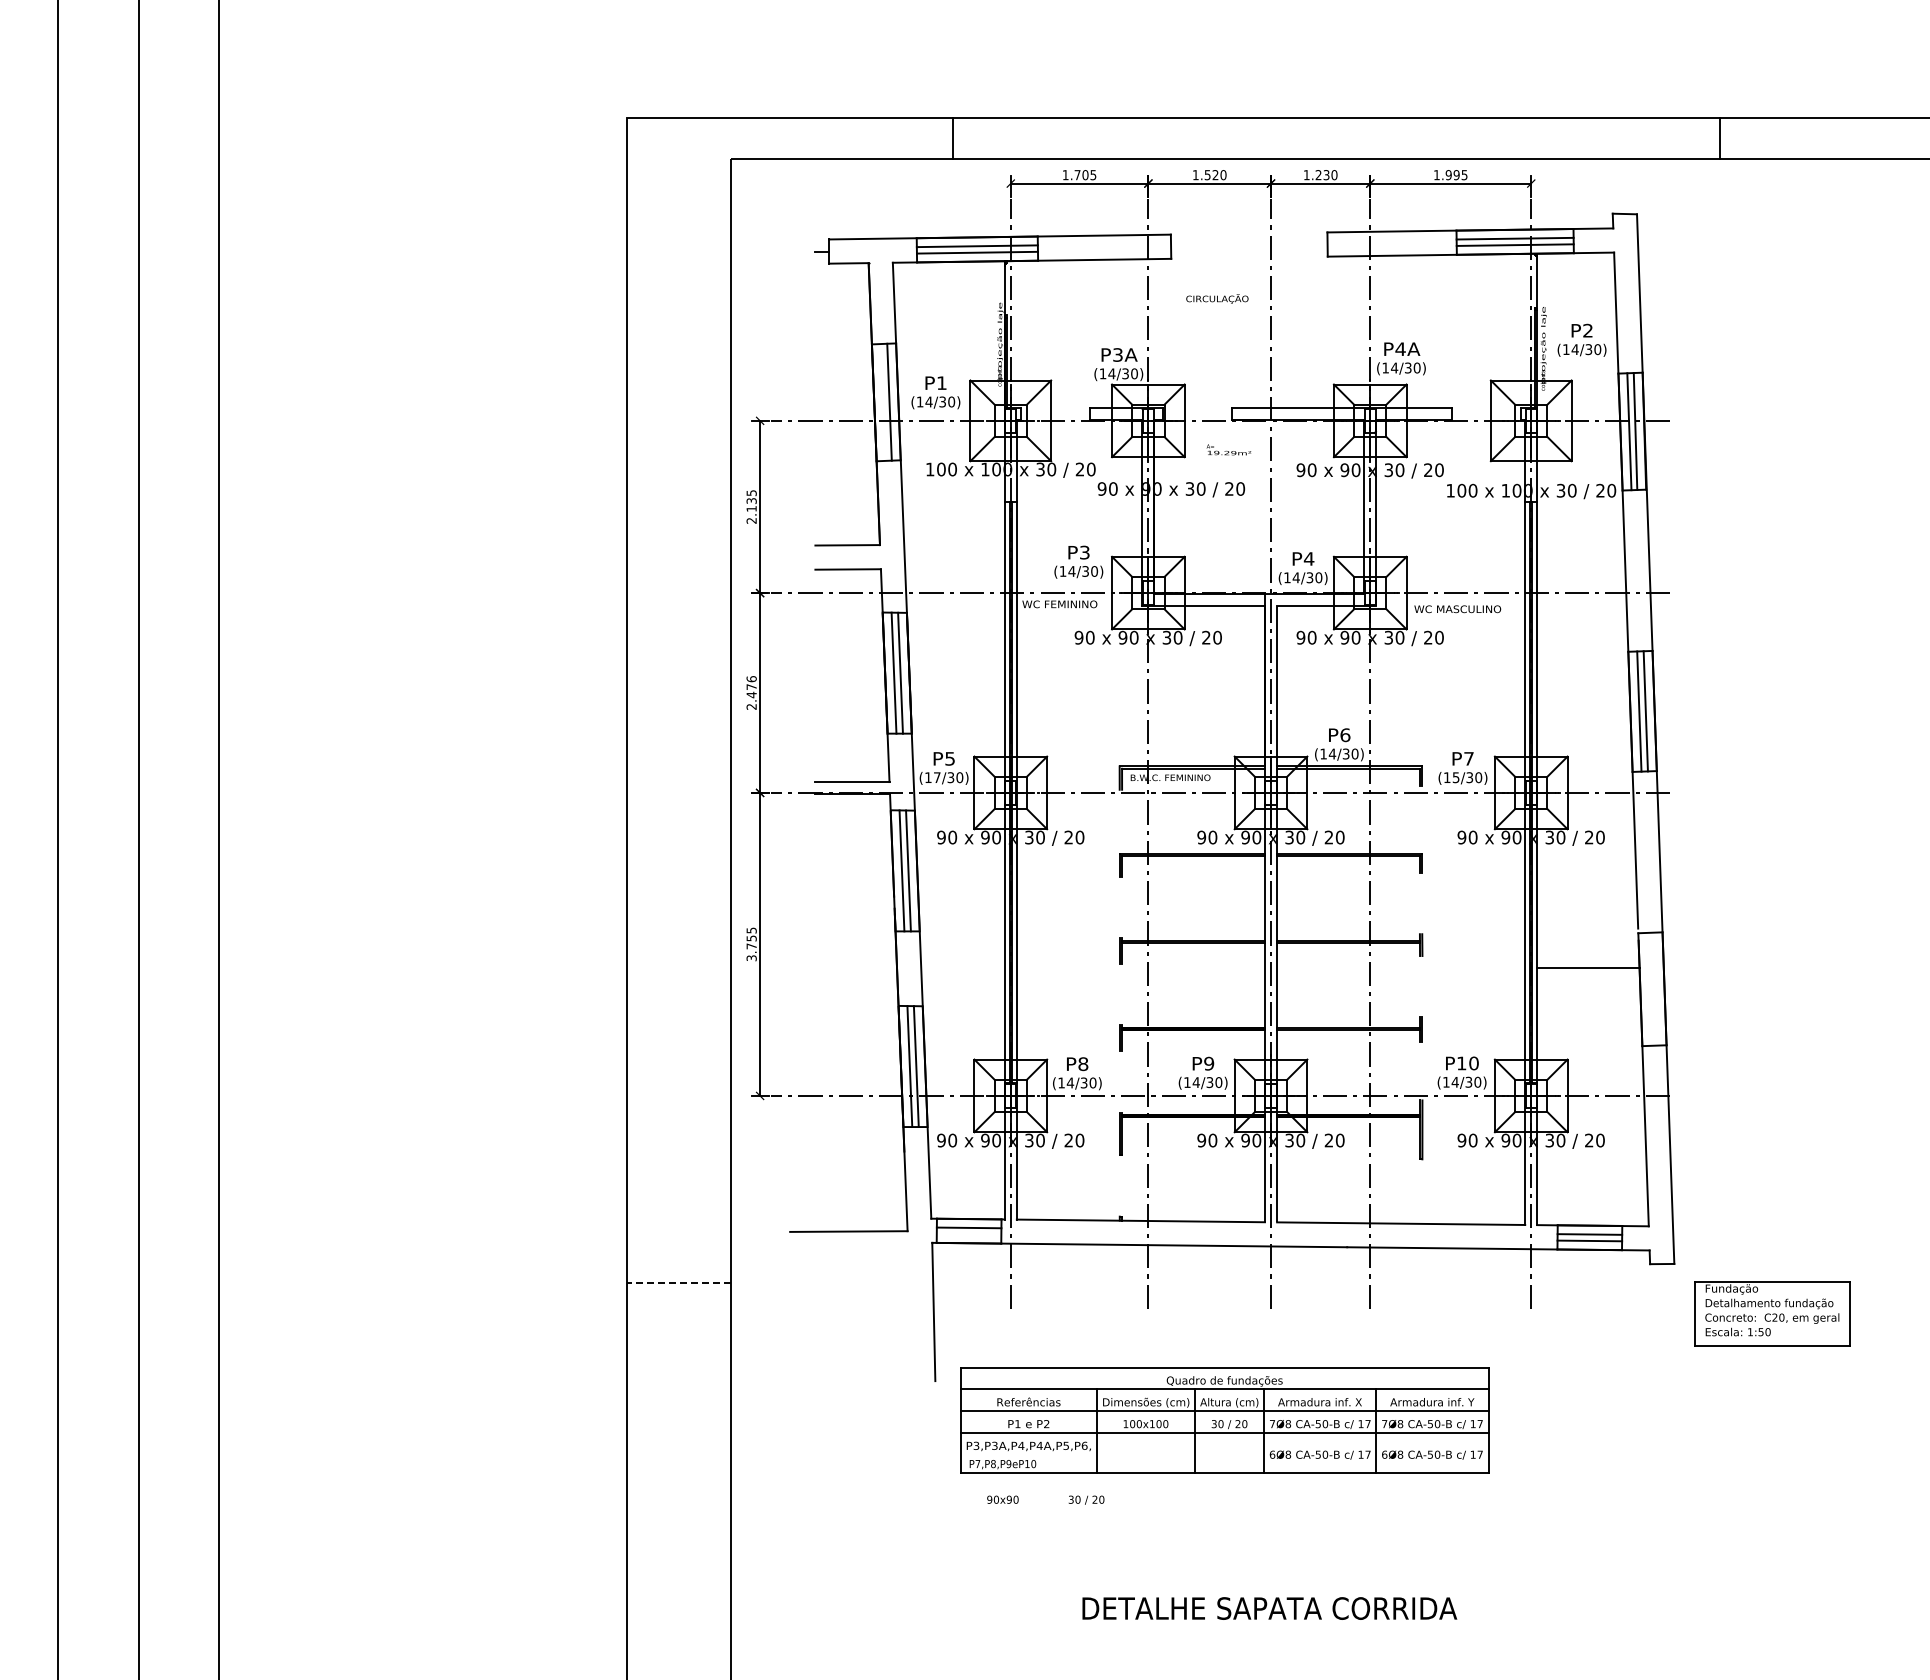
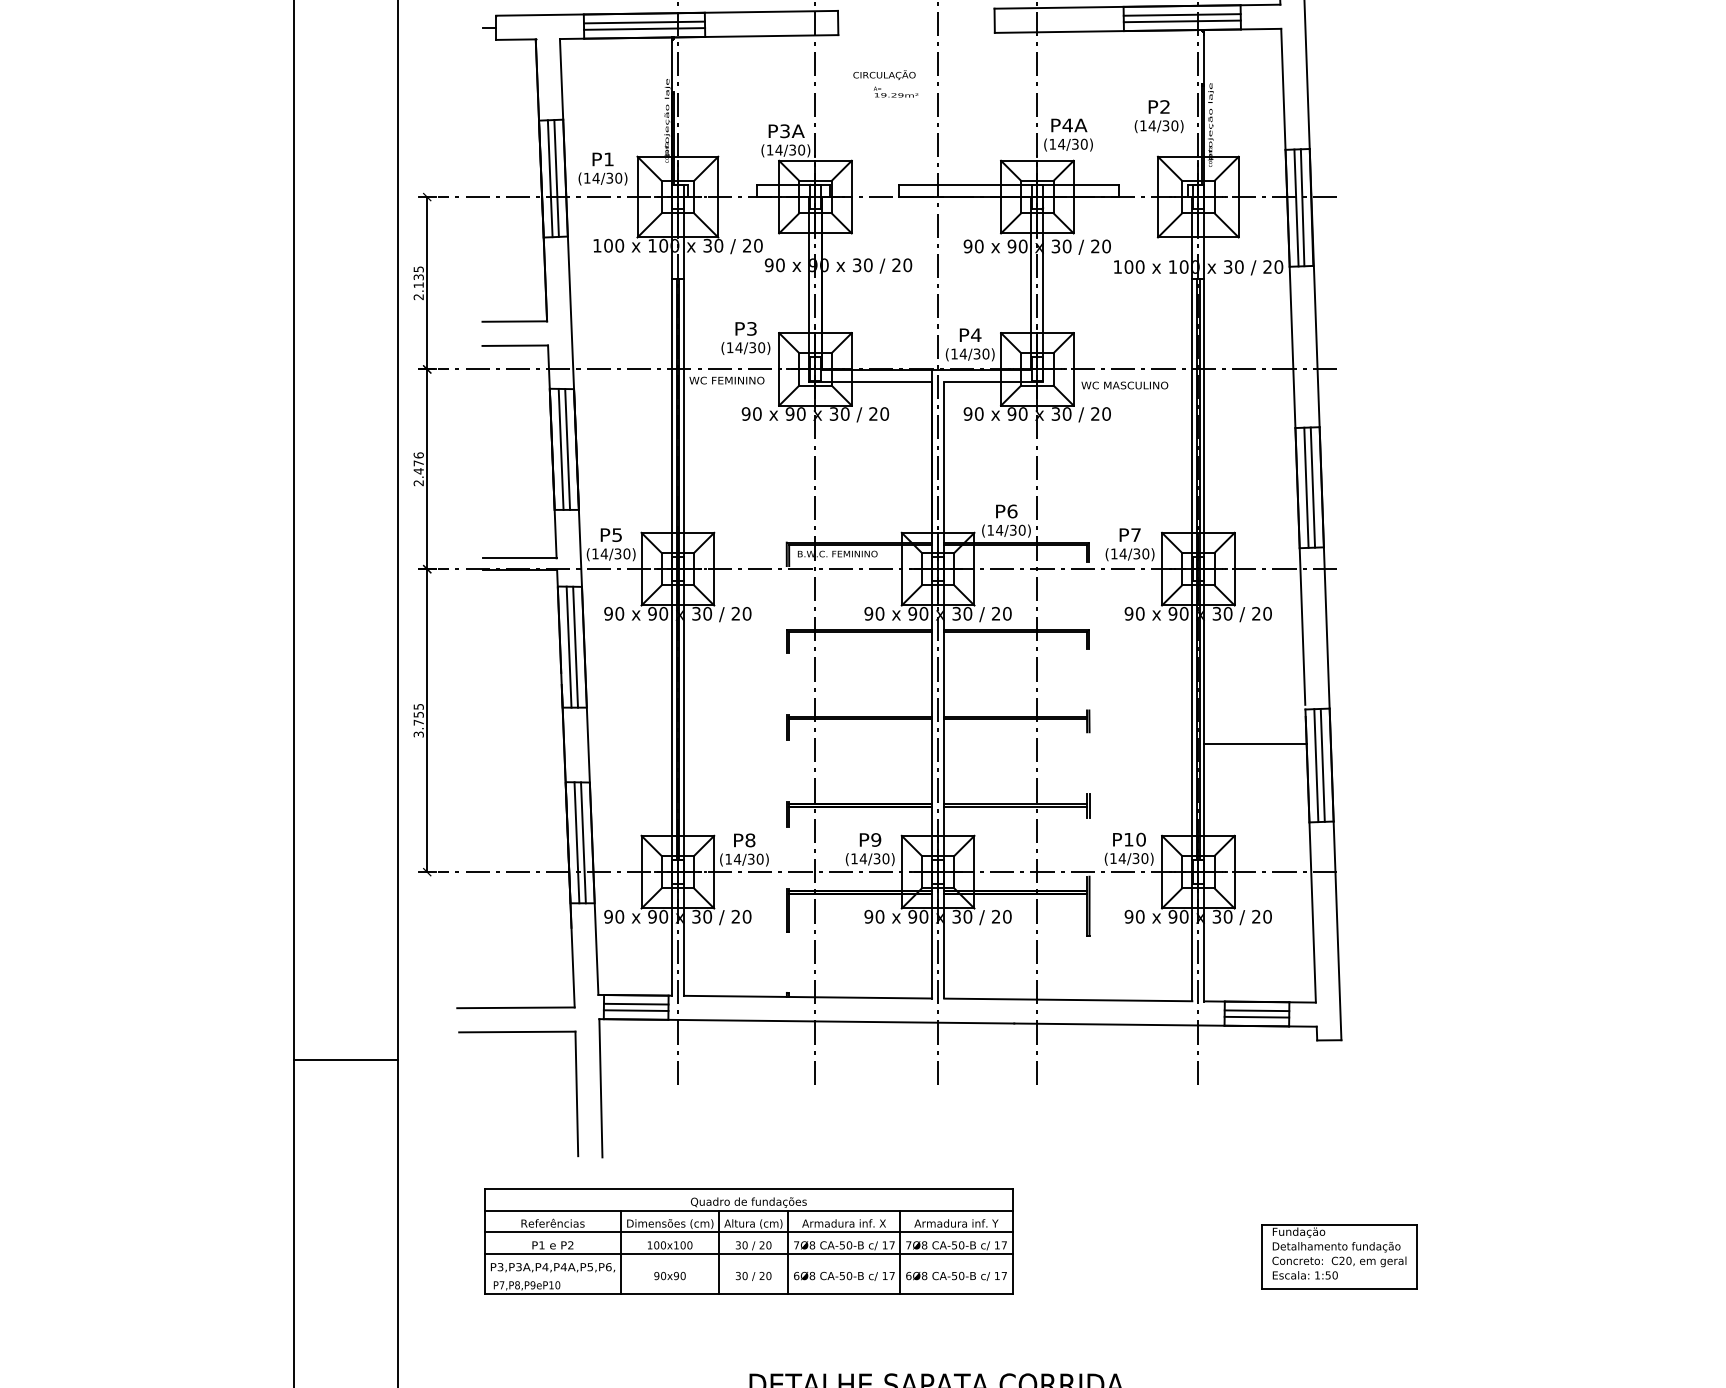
text: (1581, 339) -> (1158, 115), moved
line: (882, 402) -> (549, 178), added
text: (1228, 449) -> (895, 91), moved
text: (936, 777) -> (603, 553), (17/30) -> (14/30)
text: (1455, 777) -> (1122, 553), (15/30) -> (14/30)
line: (1649, 988) -> (1316, 764), added
line: (1655, 988) -> (1322, 764), added
line: (968, 1234) -> (635, 1010), added
line: (679, 1283) -> (346, 1059), dashed -> solid
part: (1772, 1313) -> (1339, 1256), moved
part: (908, 1317) -> (575, 1093), added
part: (1224, 1420) -> (748, 1241), moved

